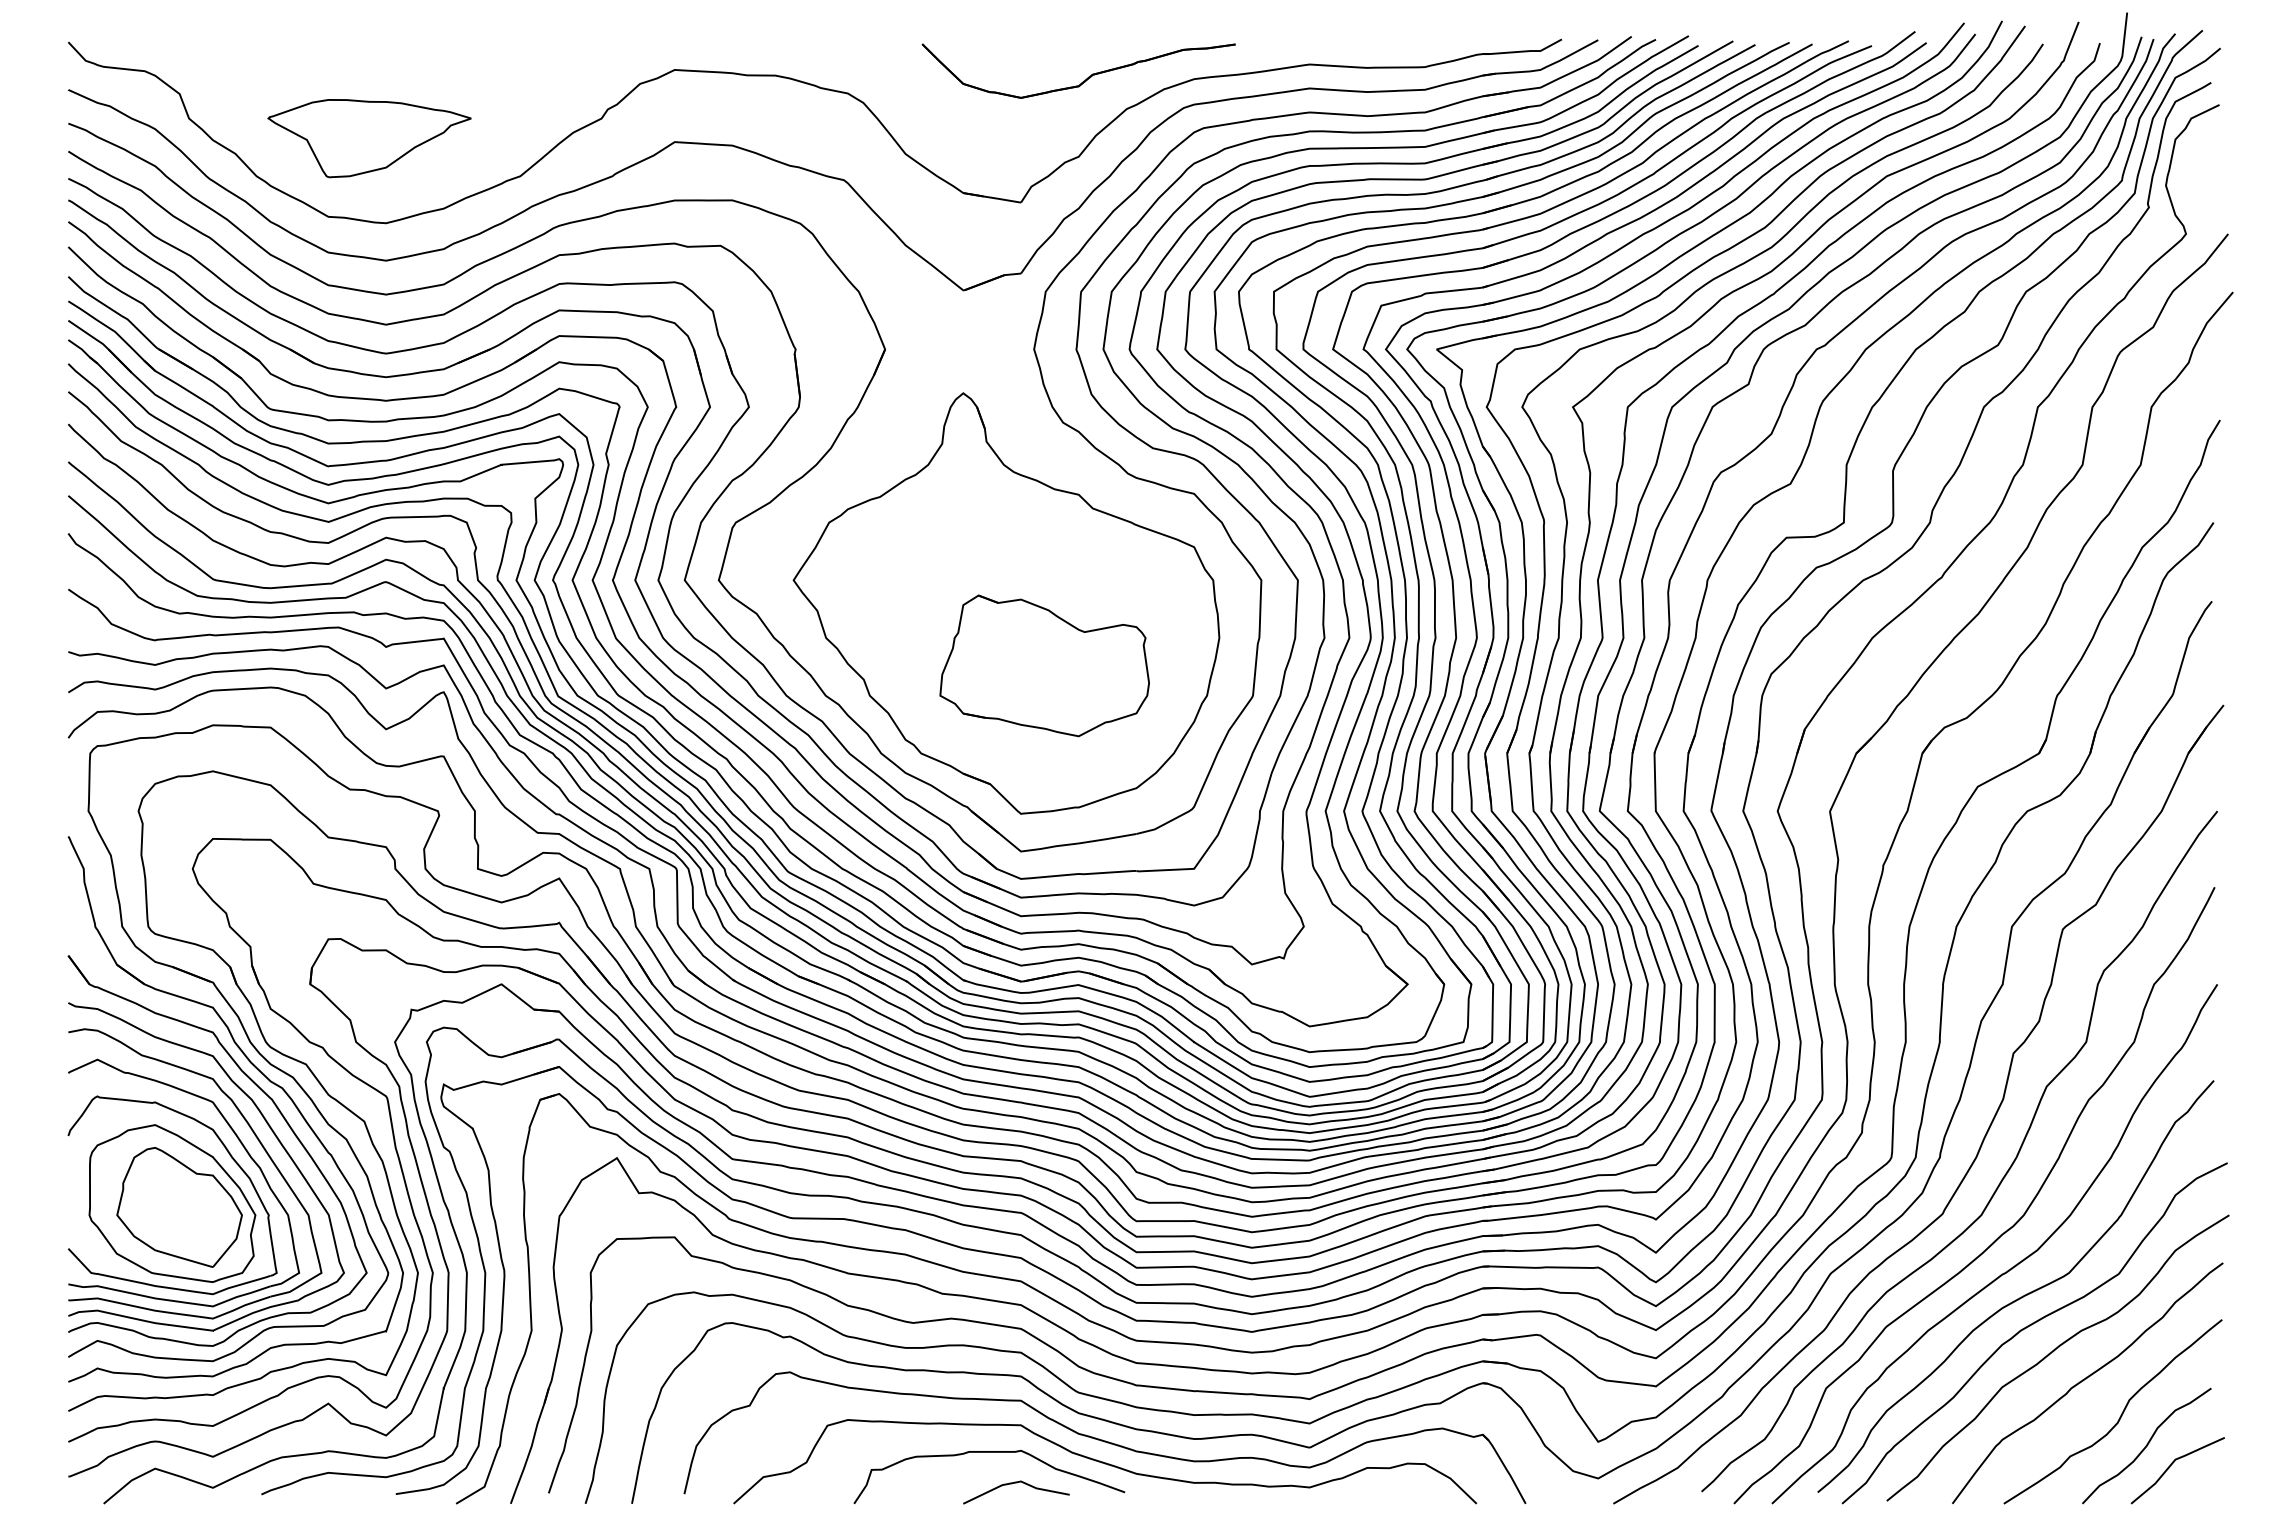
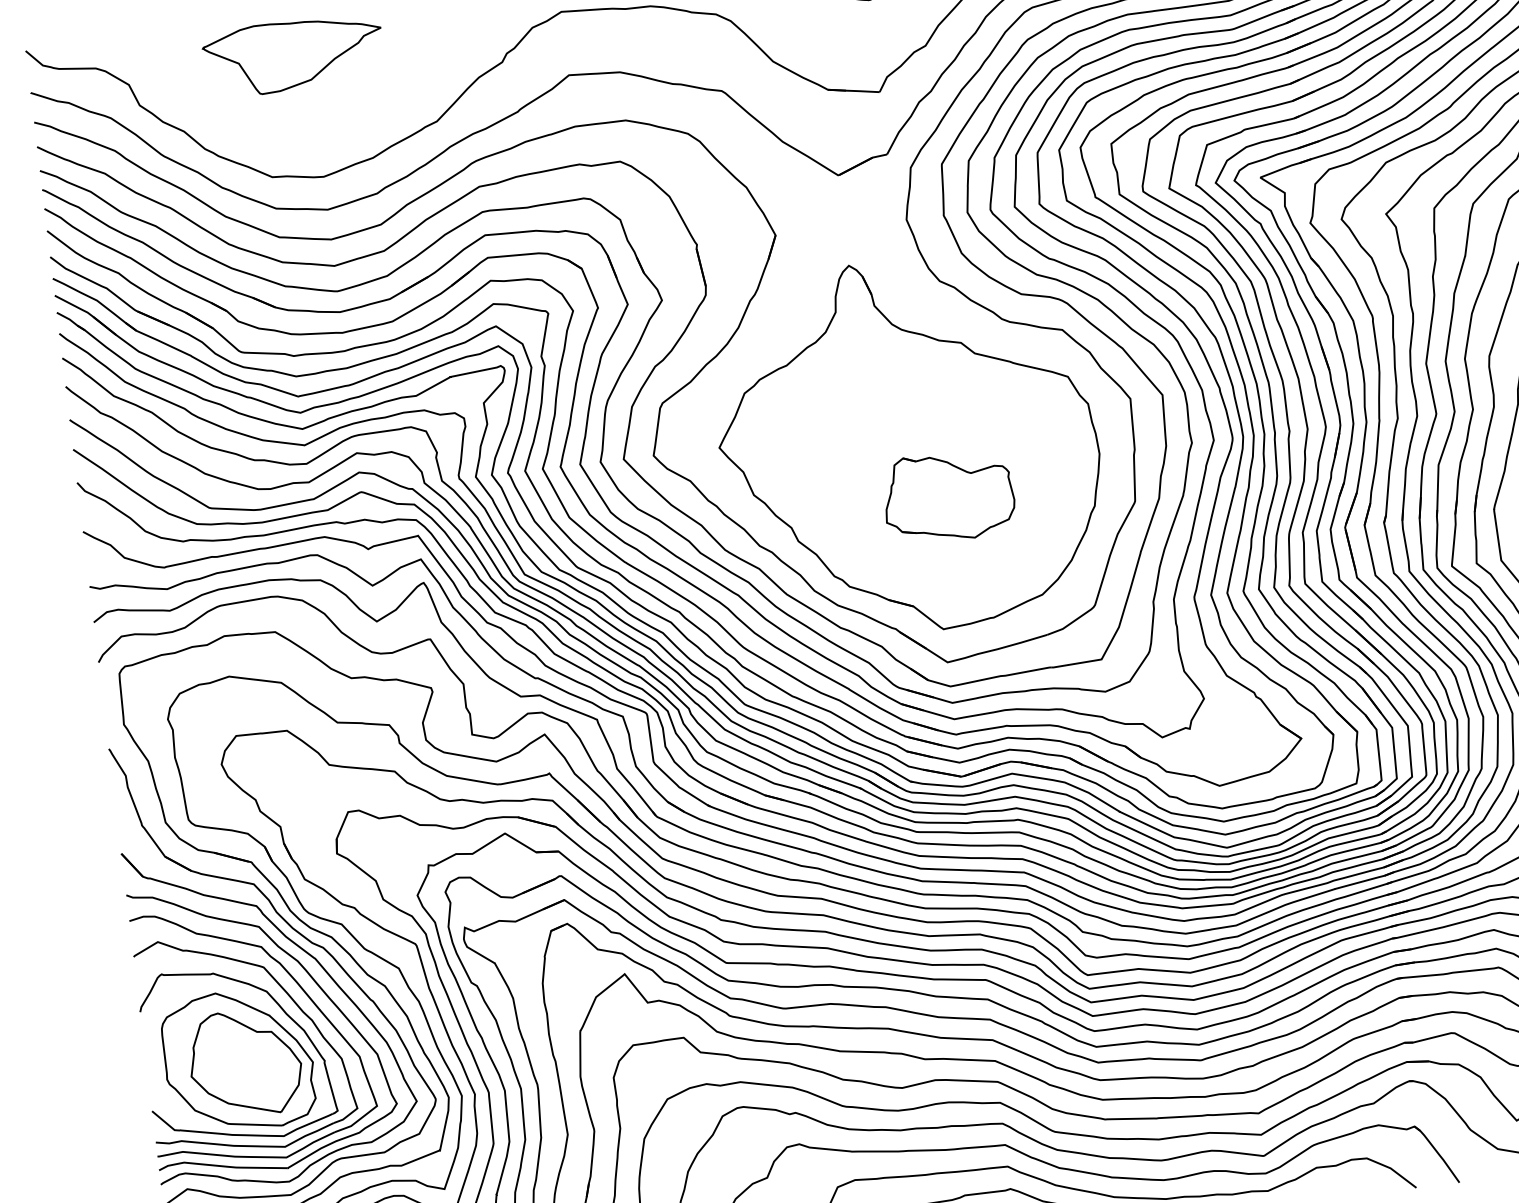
part: (369, 138) -> (293, 55), moved
part: (1044, 665) -> (948, 496), size x0.7

